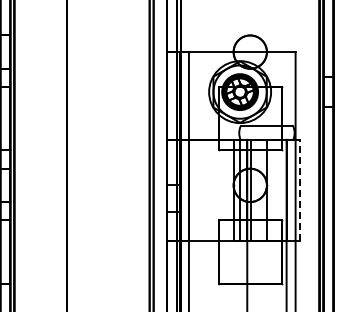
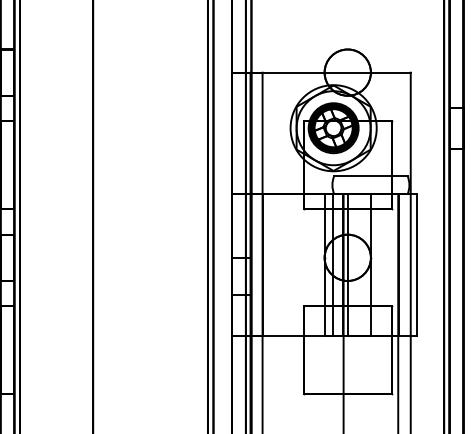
line: (300, 190) -> (417, 264), dashed -> solid

